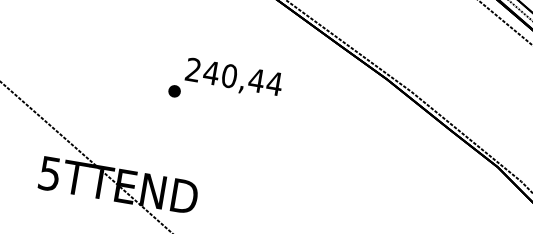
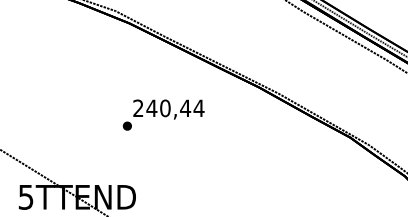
text: (225, 83) -> (163, 114), moved

